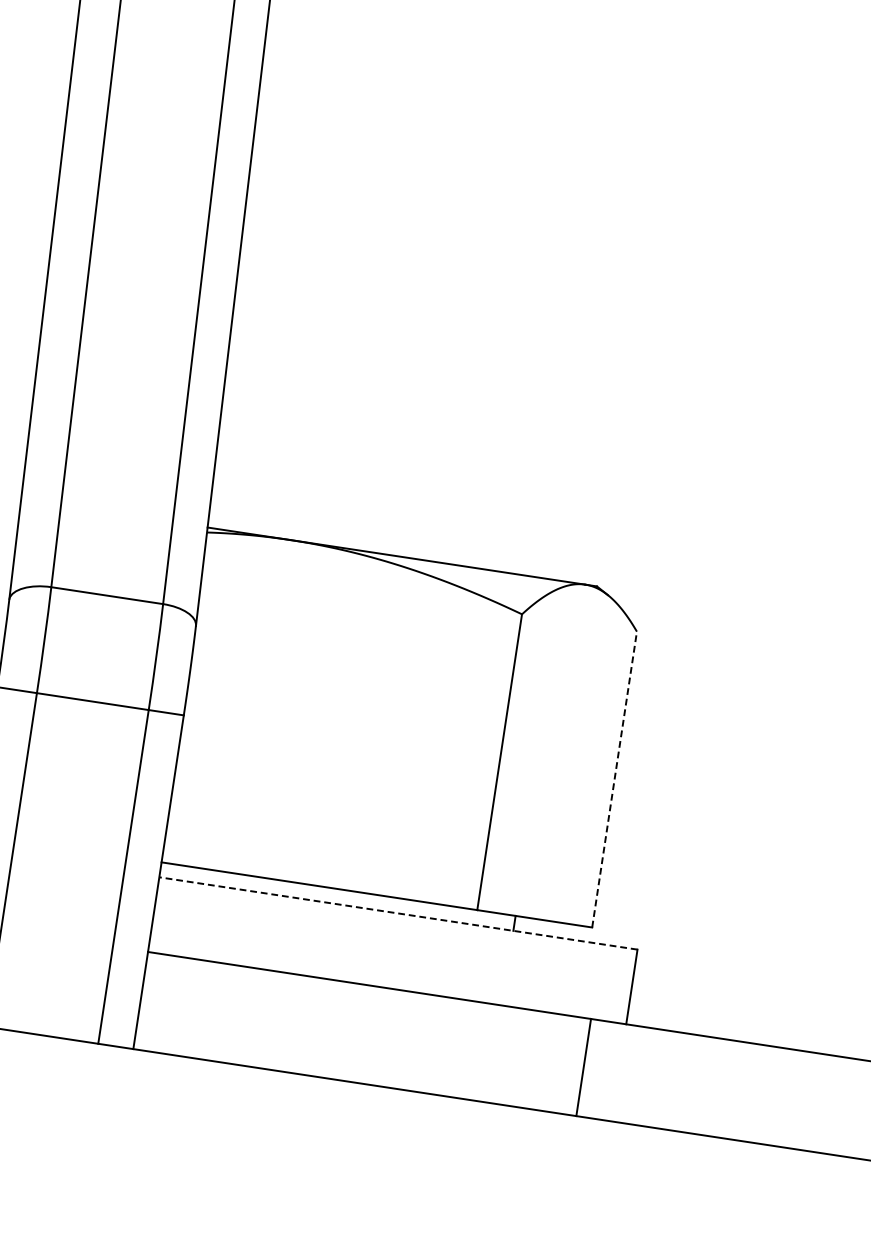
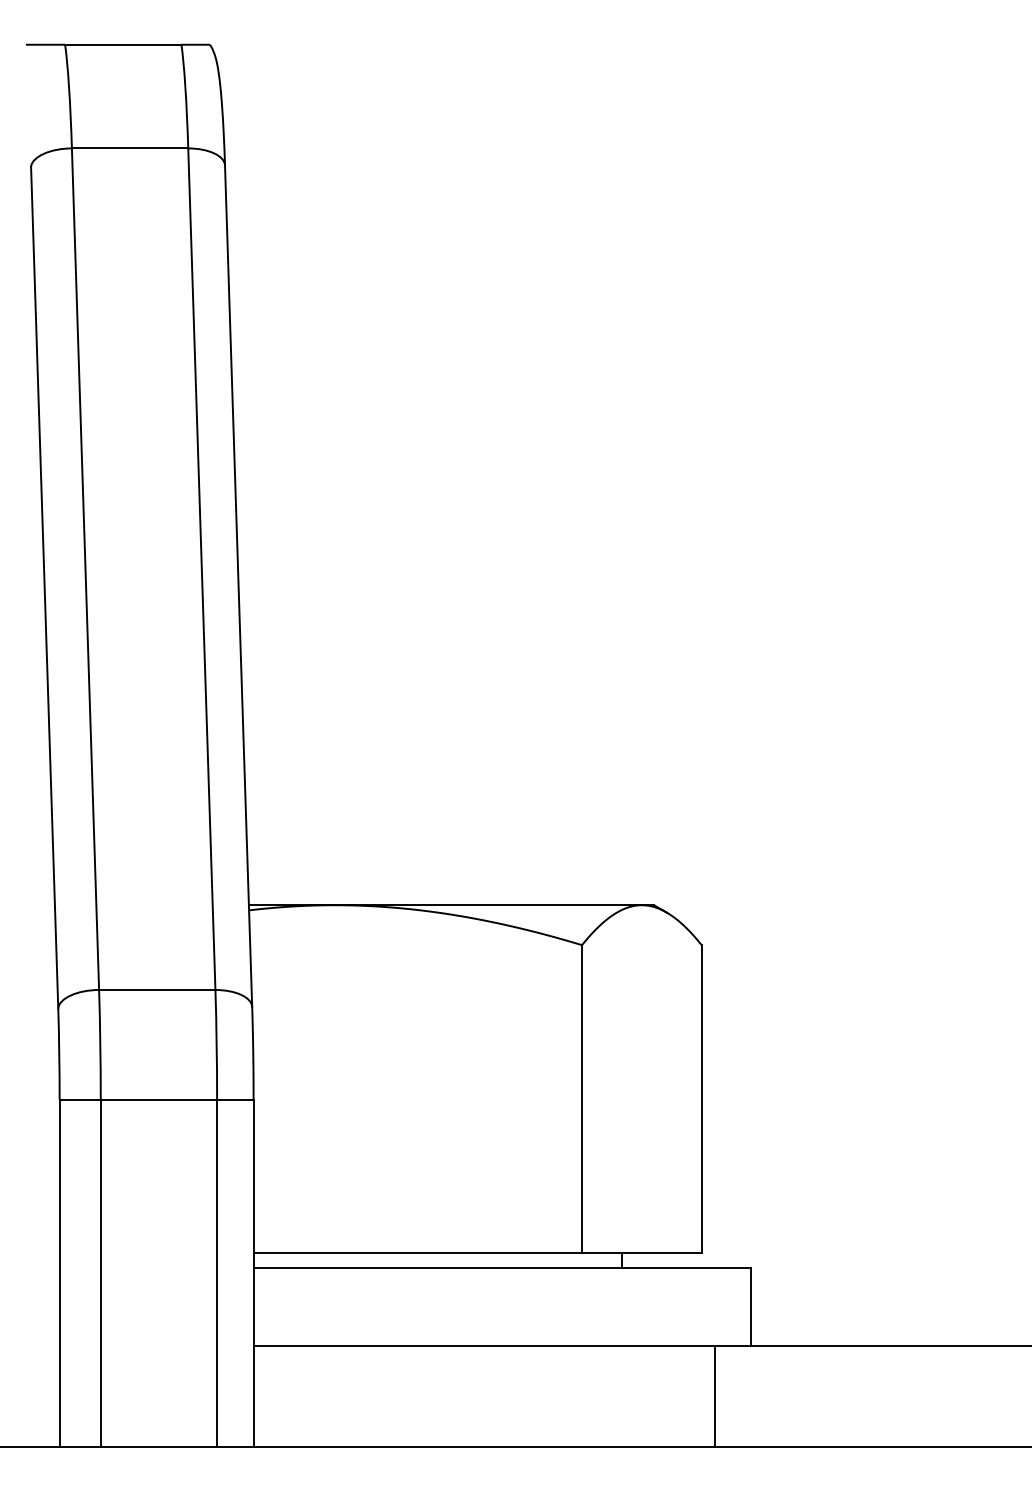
line: (614, 780) -> (701, 1099), dashed -> solid
line: (398, 913) -> (502, 1268), dashed -> solid

